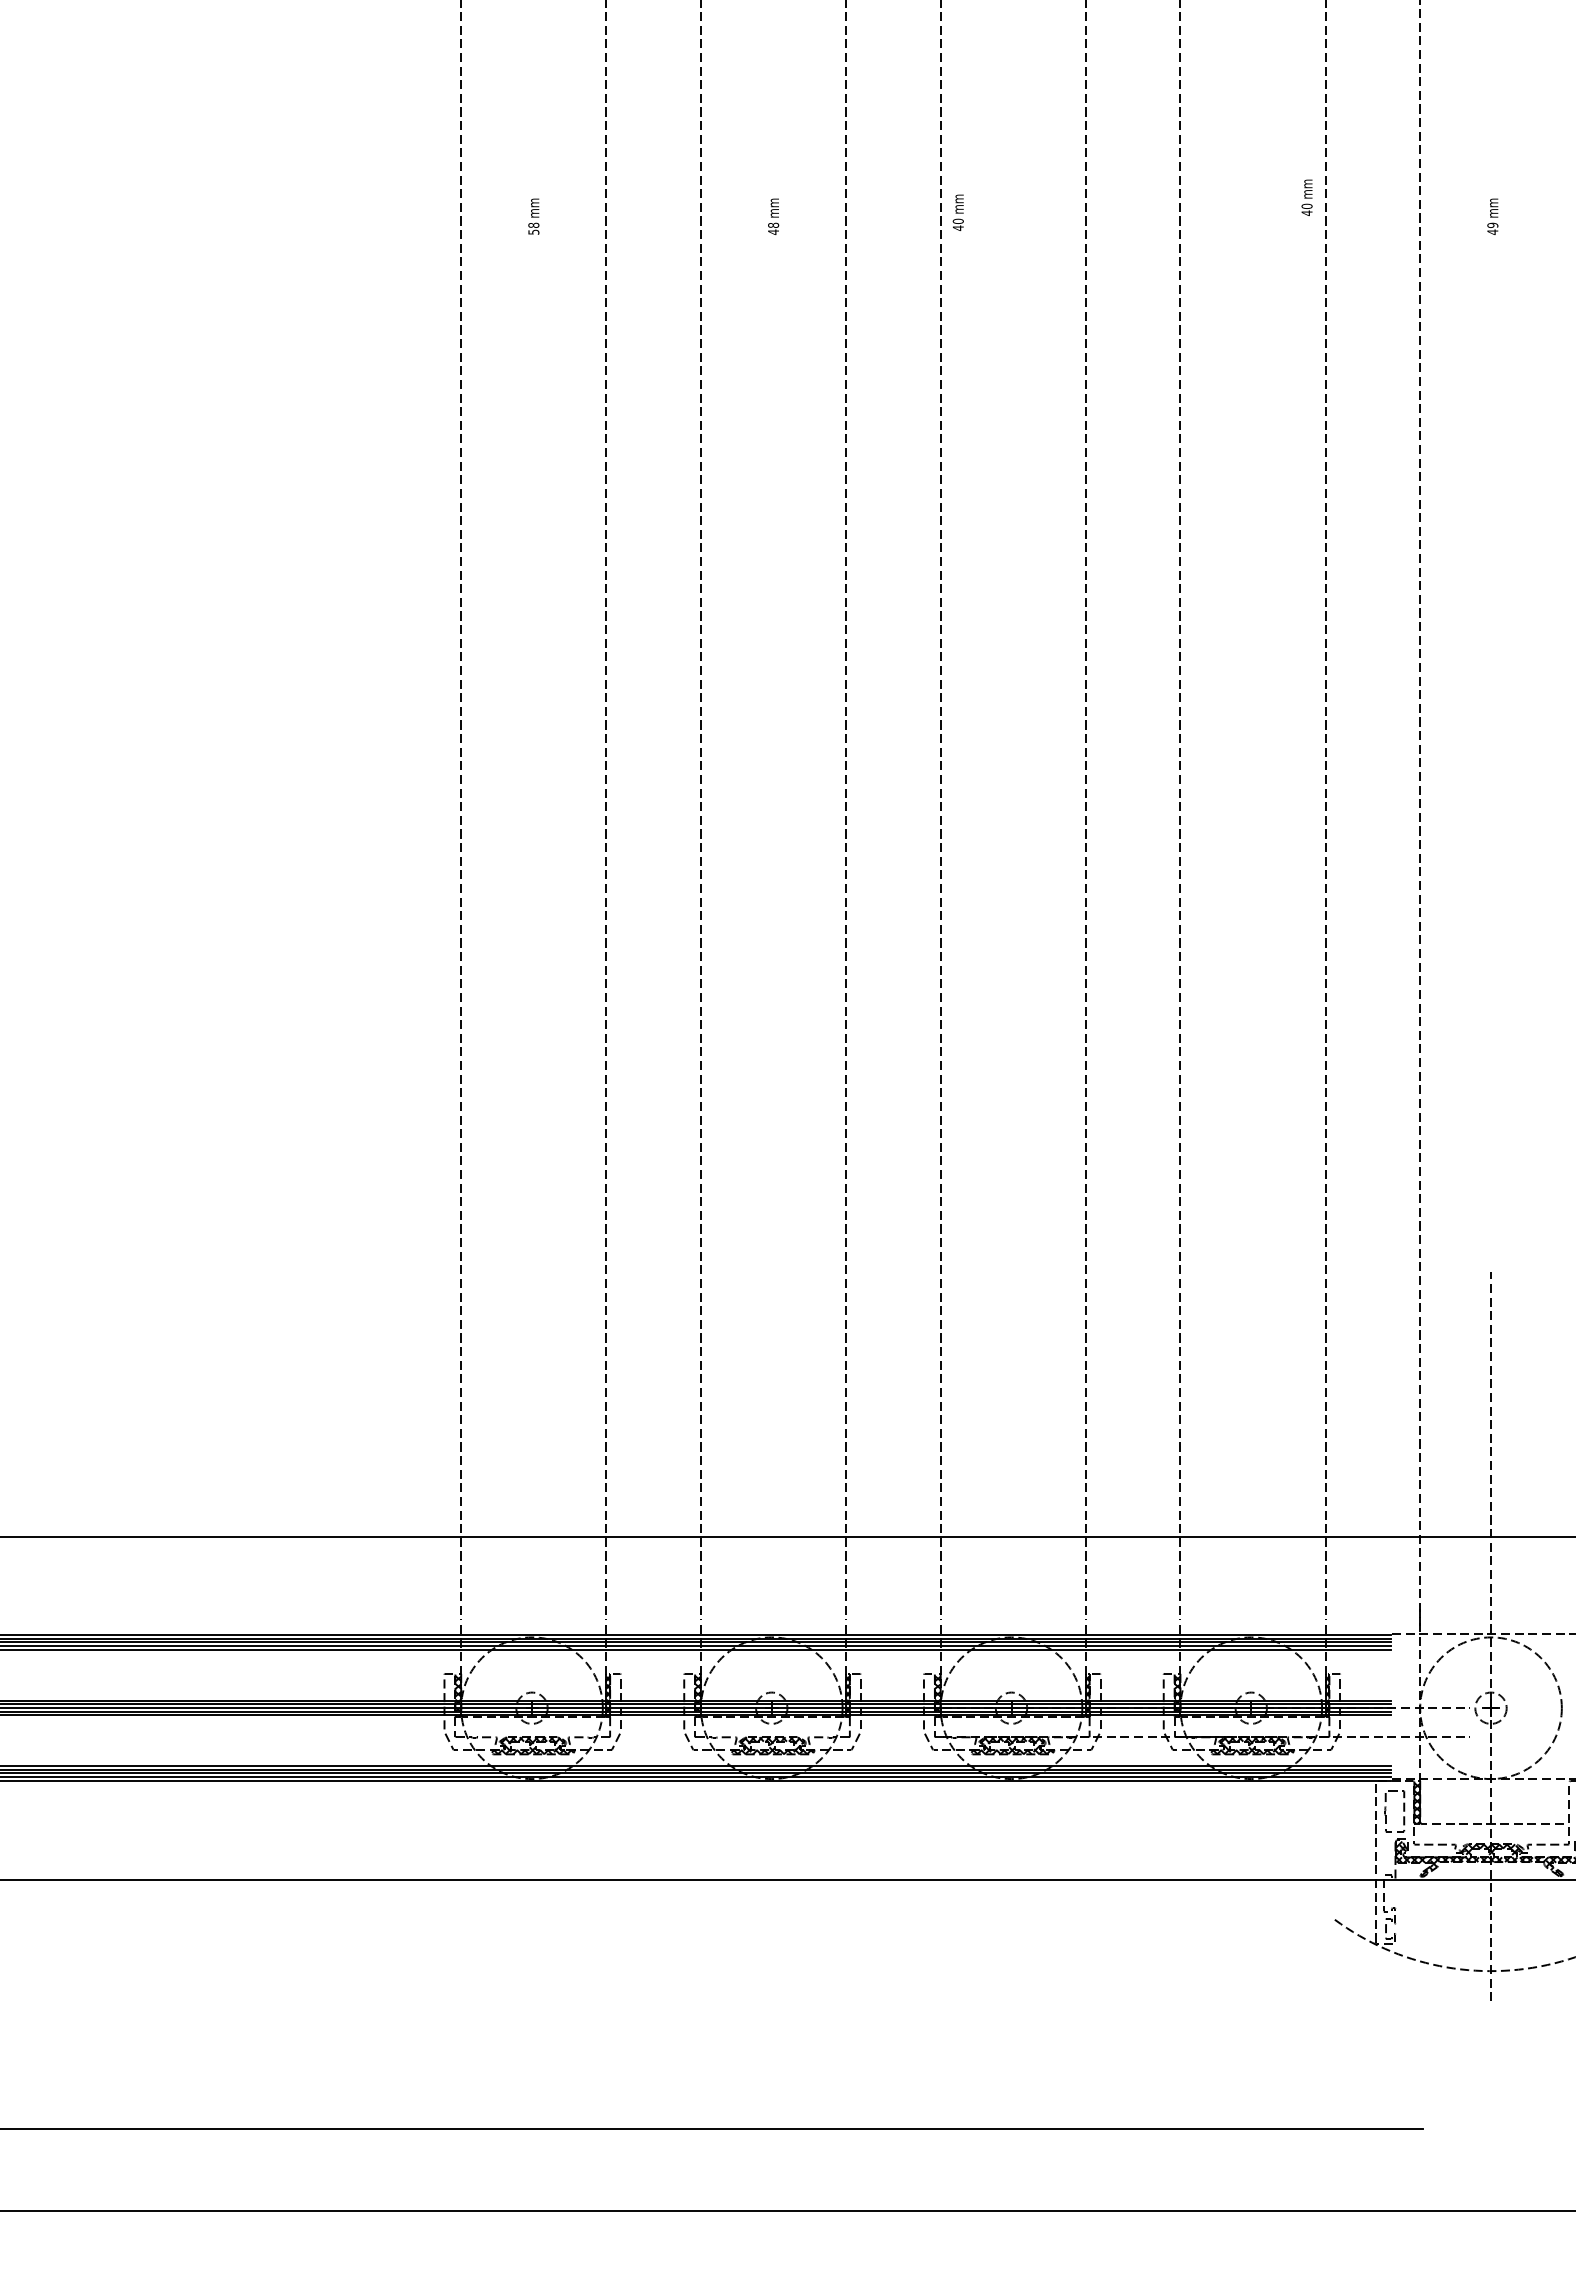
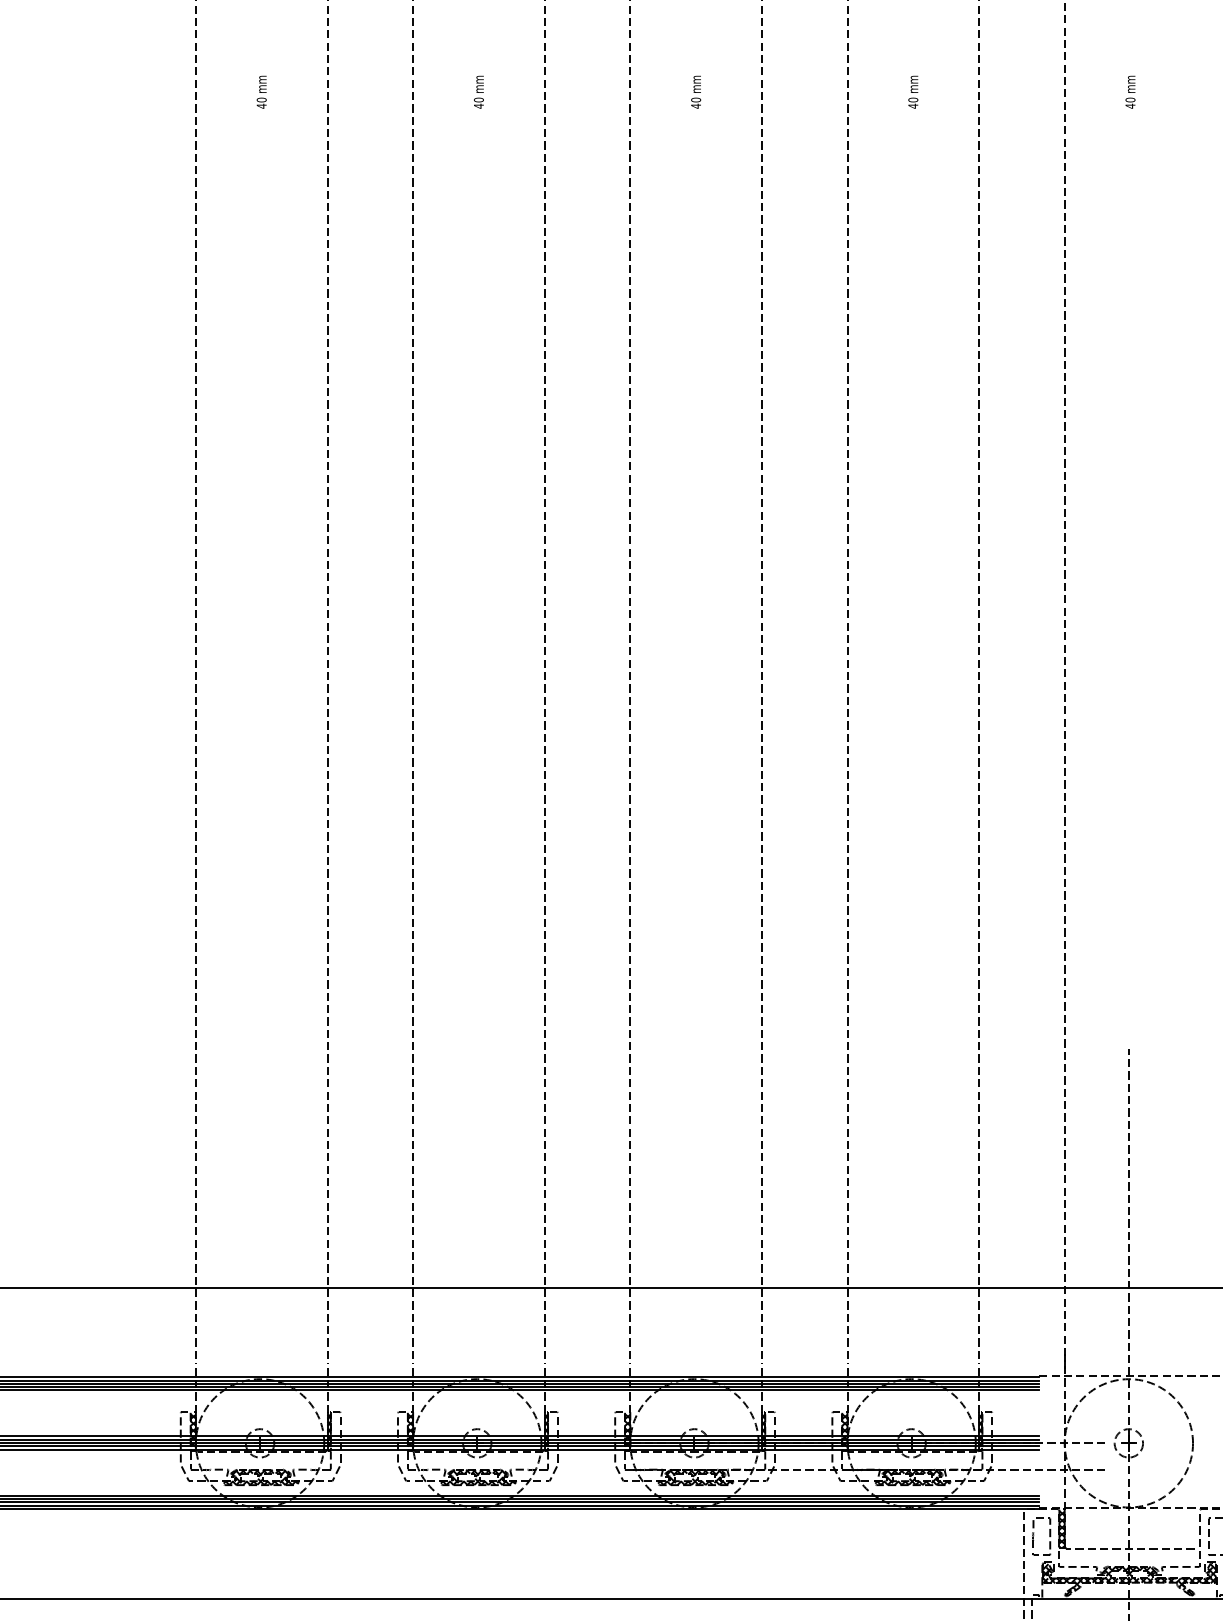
text: (1306, 197) -> (912, 91), moved
text: (957, 212) -> (695, 91), moved
text: (773, 224) -> (478, 99), 48 -> 40
text: (1492, 225) -> (1130, 100), 49 -> 40
text: (533, 228) -> (261, 102), 58 -> 40

